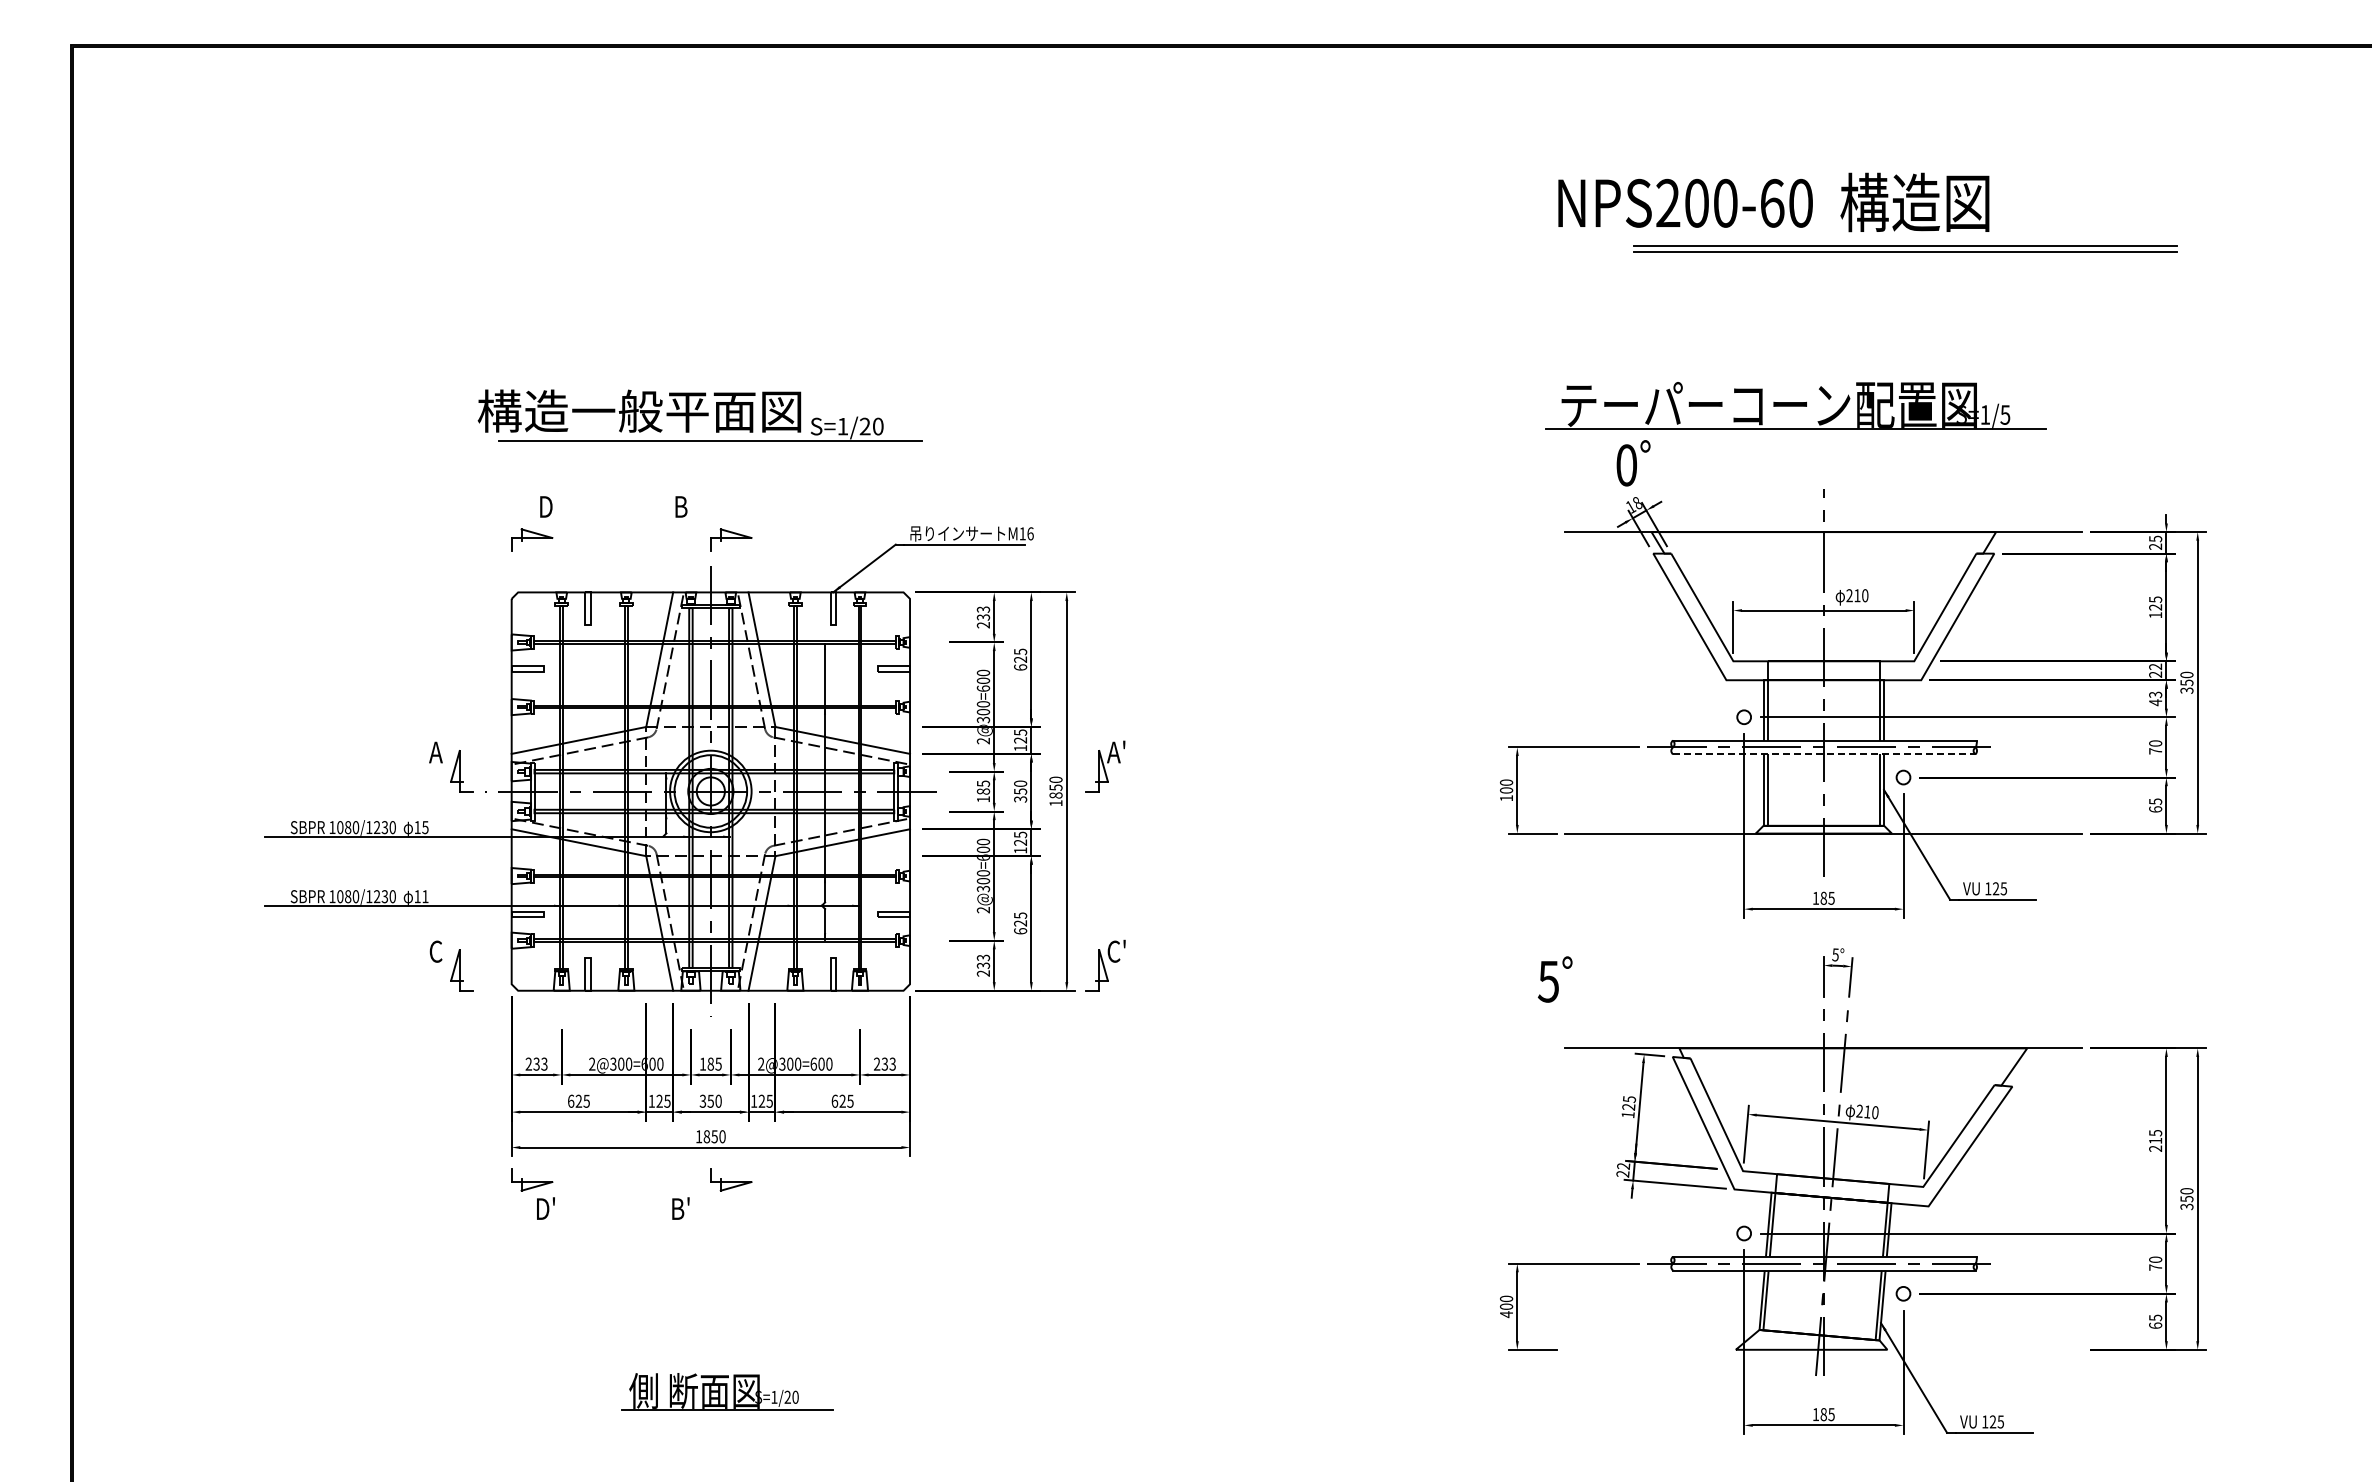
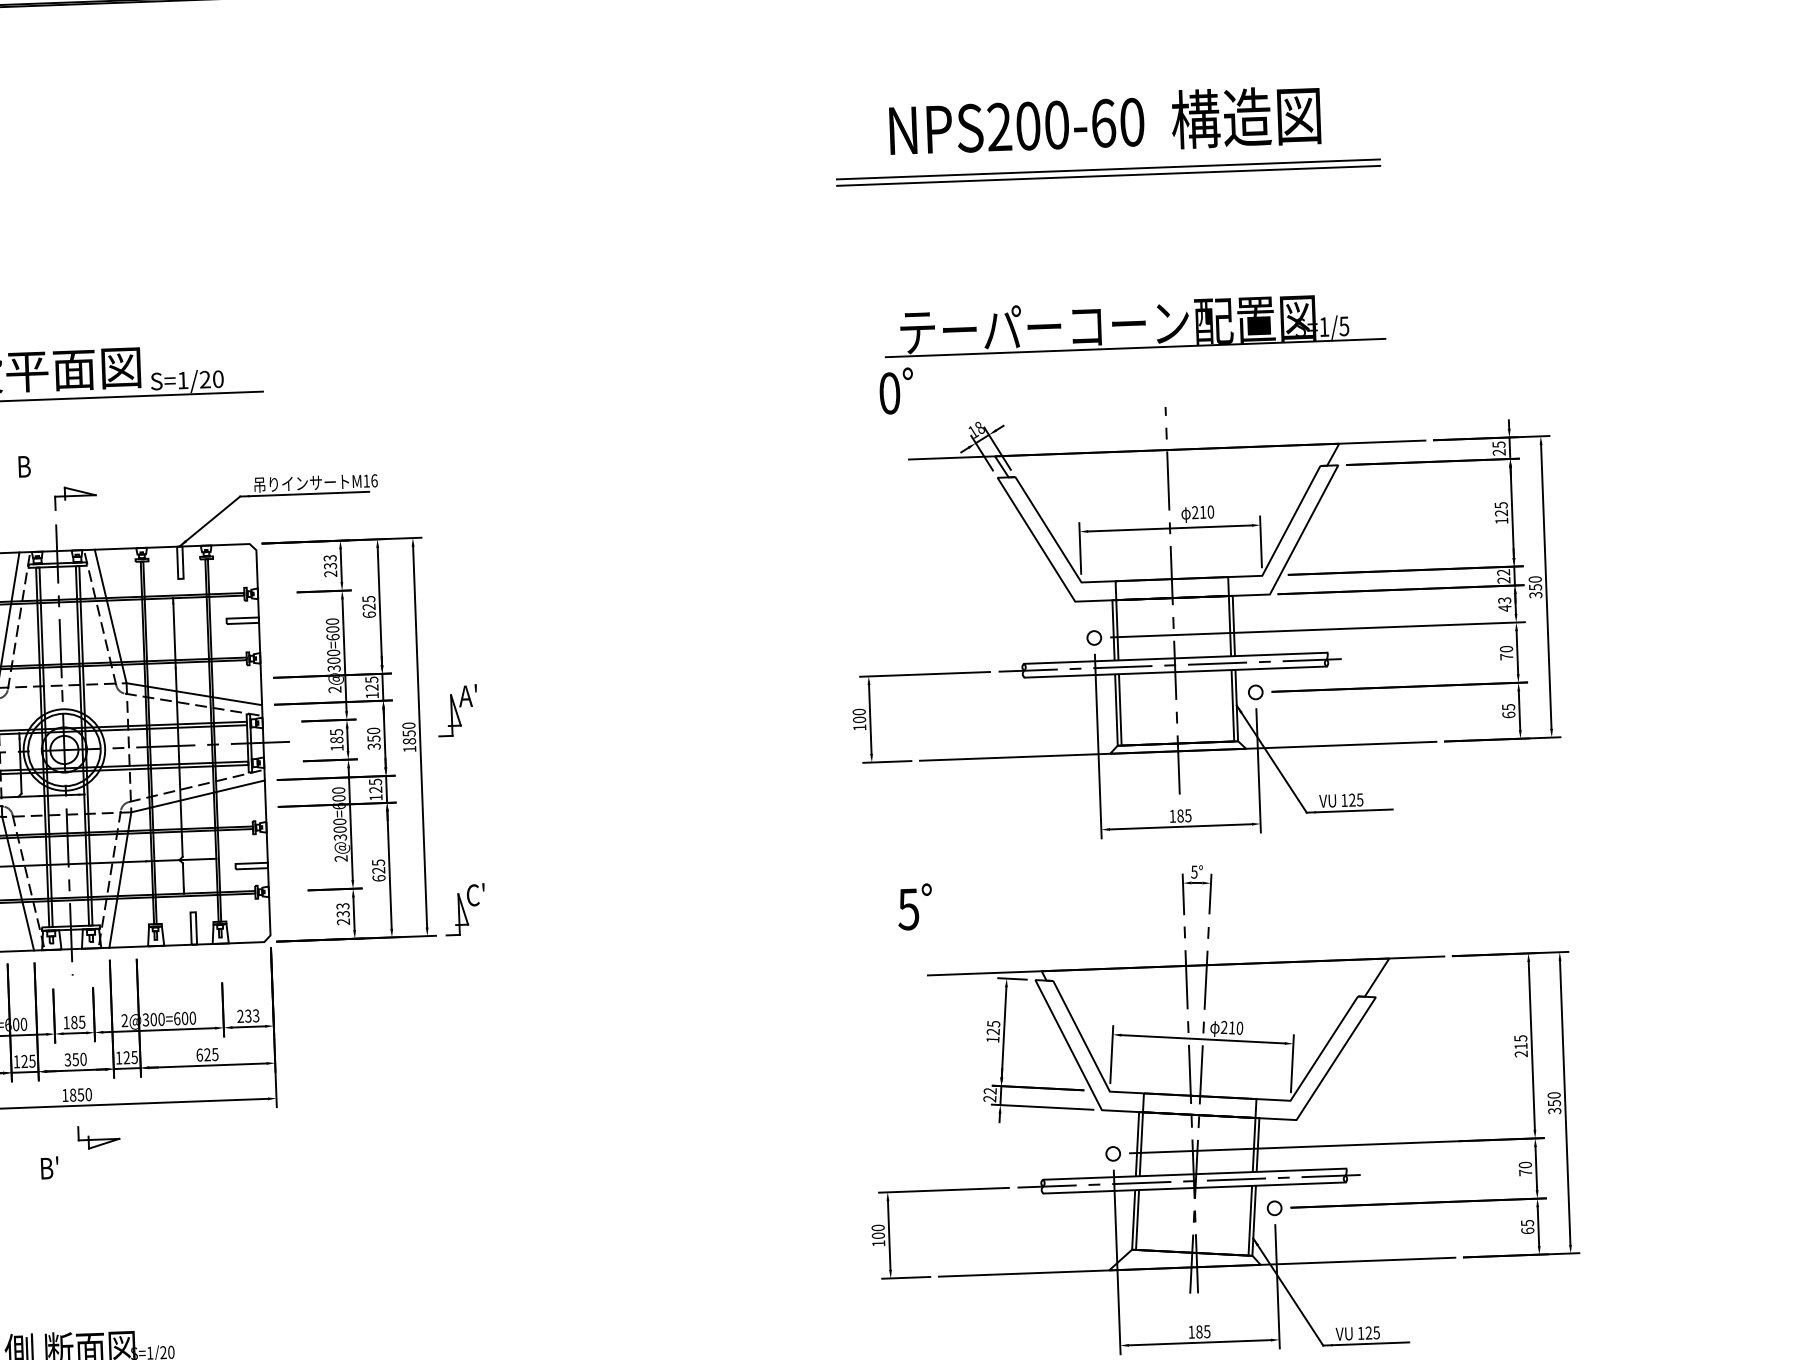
part: (1905, 248) -> (1108, 172), moved
text: (1633, 463) -> (896, 391), moved
line: (1824, 754) -> (1175, 672), dashed -> solid
text: (1506, 1314) -> (878, 1243), 400 -> 100
line: (1823, 1349) -> (1196, 1266), added

